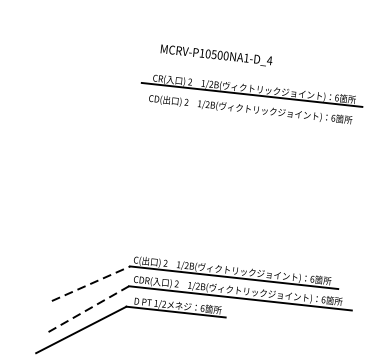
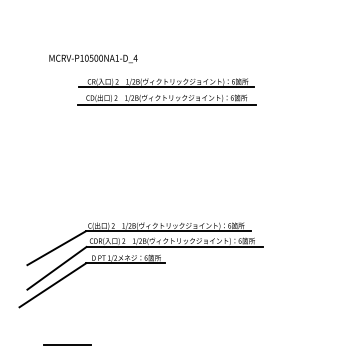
text: (216, 55) -> (93, 58), moved
line: (249, 117) -> (166, 104), added
line: (90, 284) -> (56, 248), dashed -> solid
line: (89, 309) -> (57, 268), dashed -> solid

